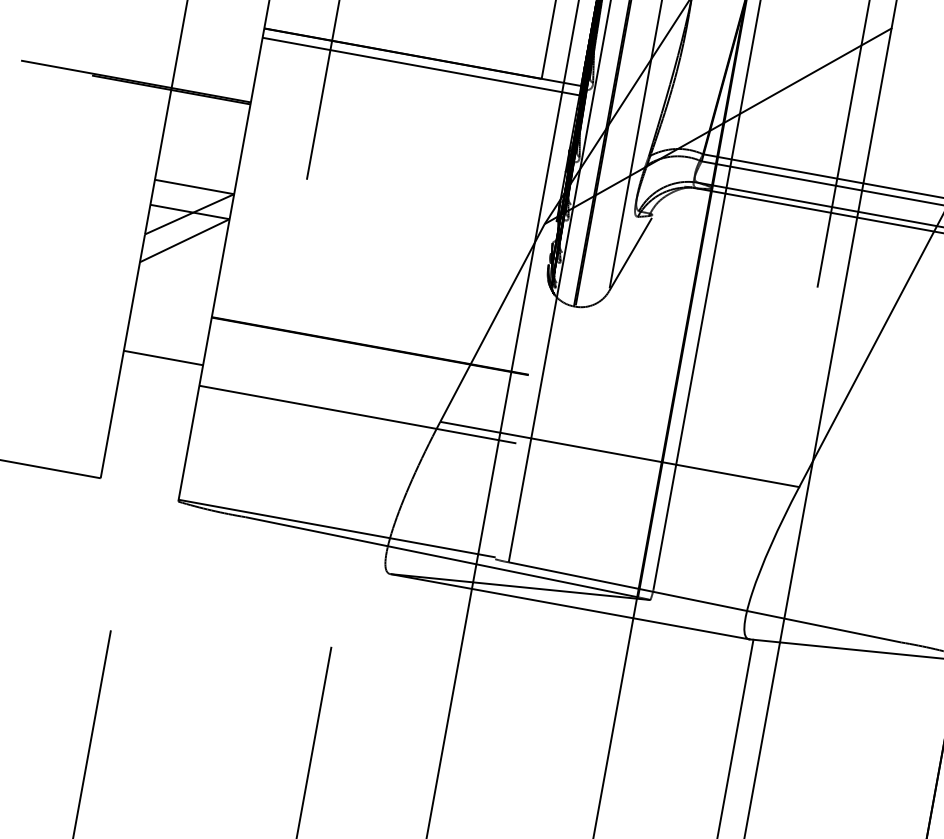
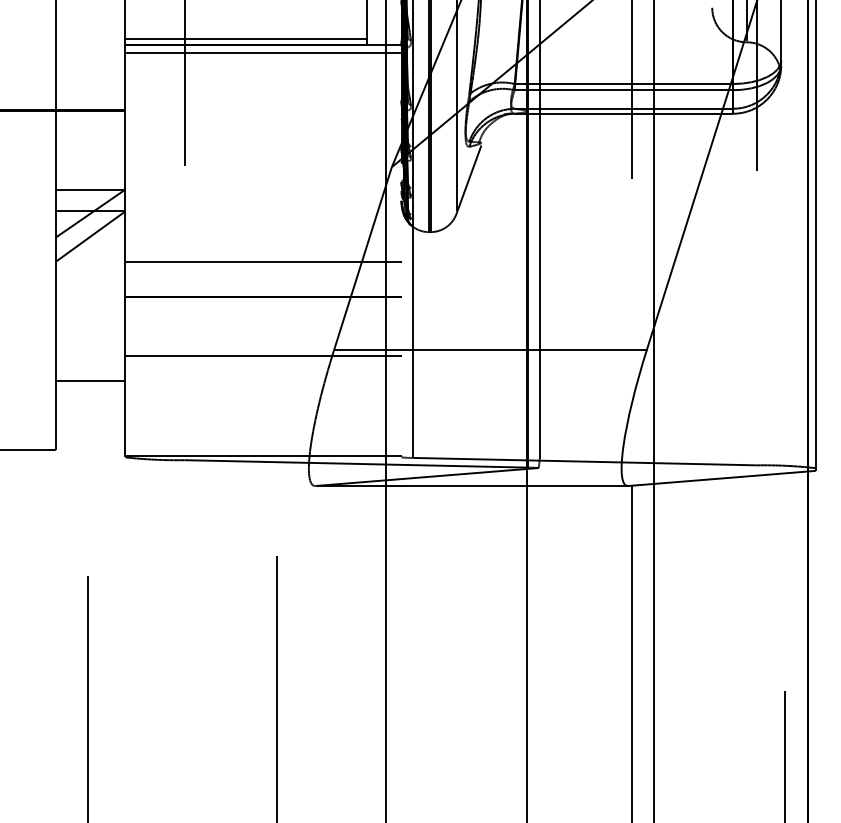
line: (404, 47) -> (246, 39), added
line: (377, 306) -> (263, 262), added
line: (163, 357) -> (90, 380), moved

